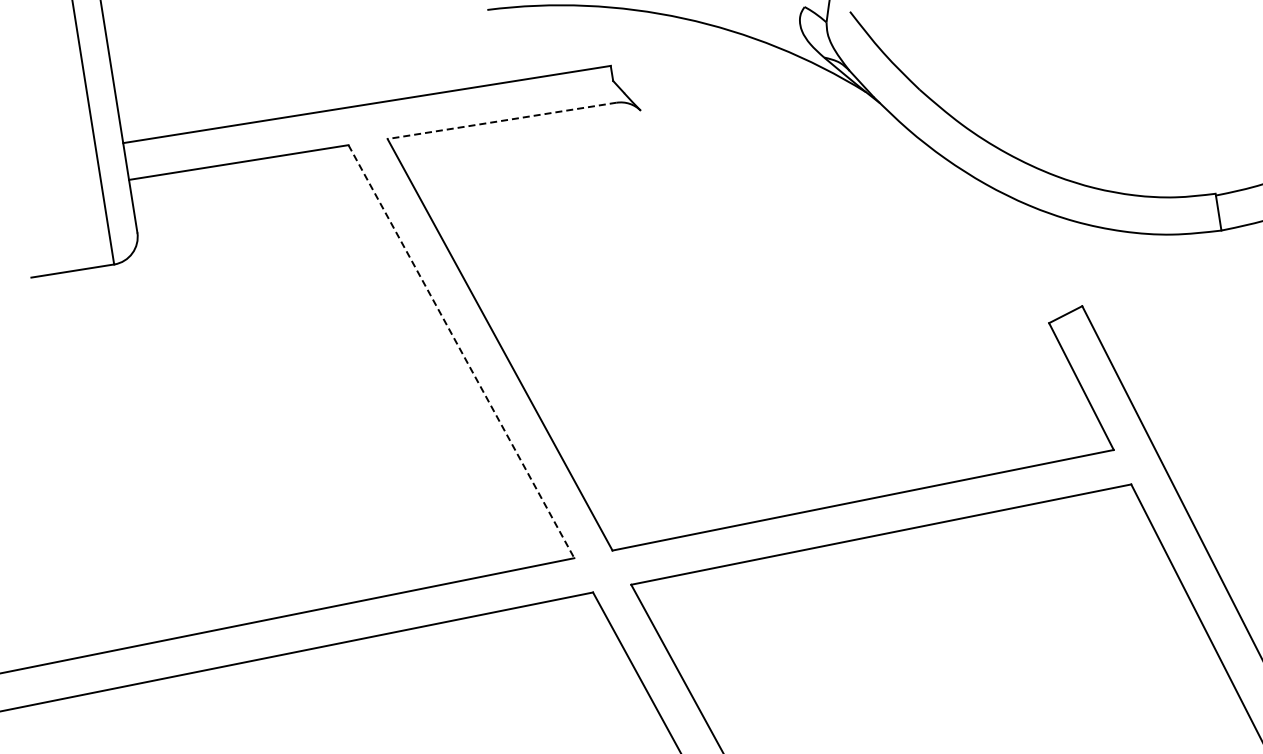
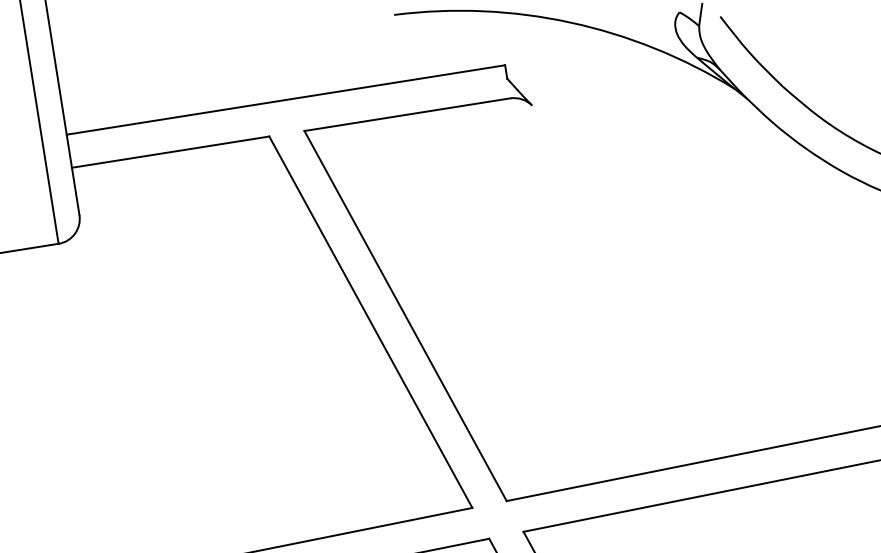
line: (502, 120) -> (407, 114), dashed -> solid
line: (461, 352) -> (370, 322), dashed -> solid

